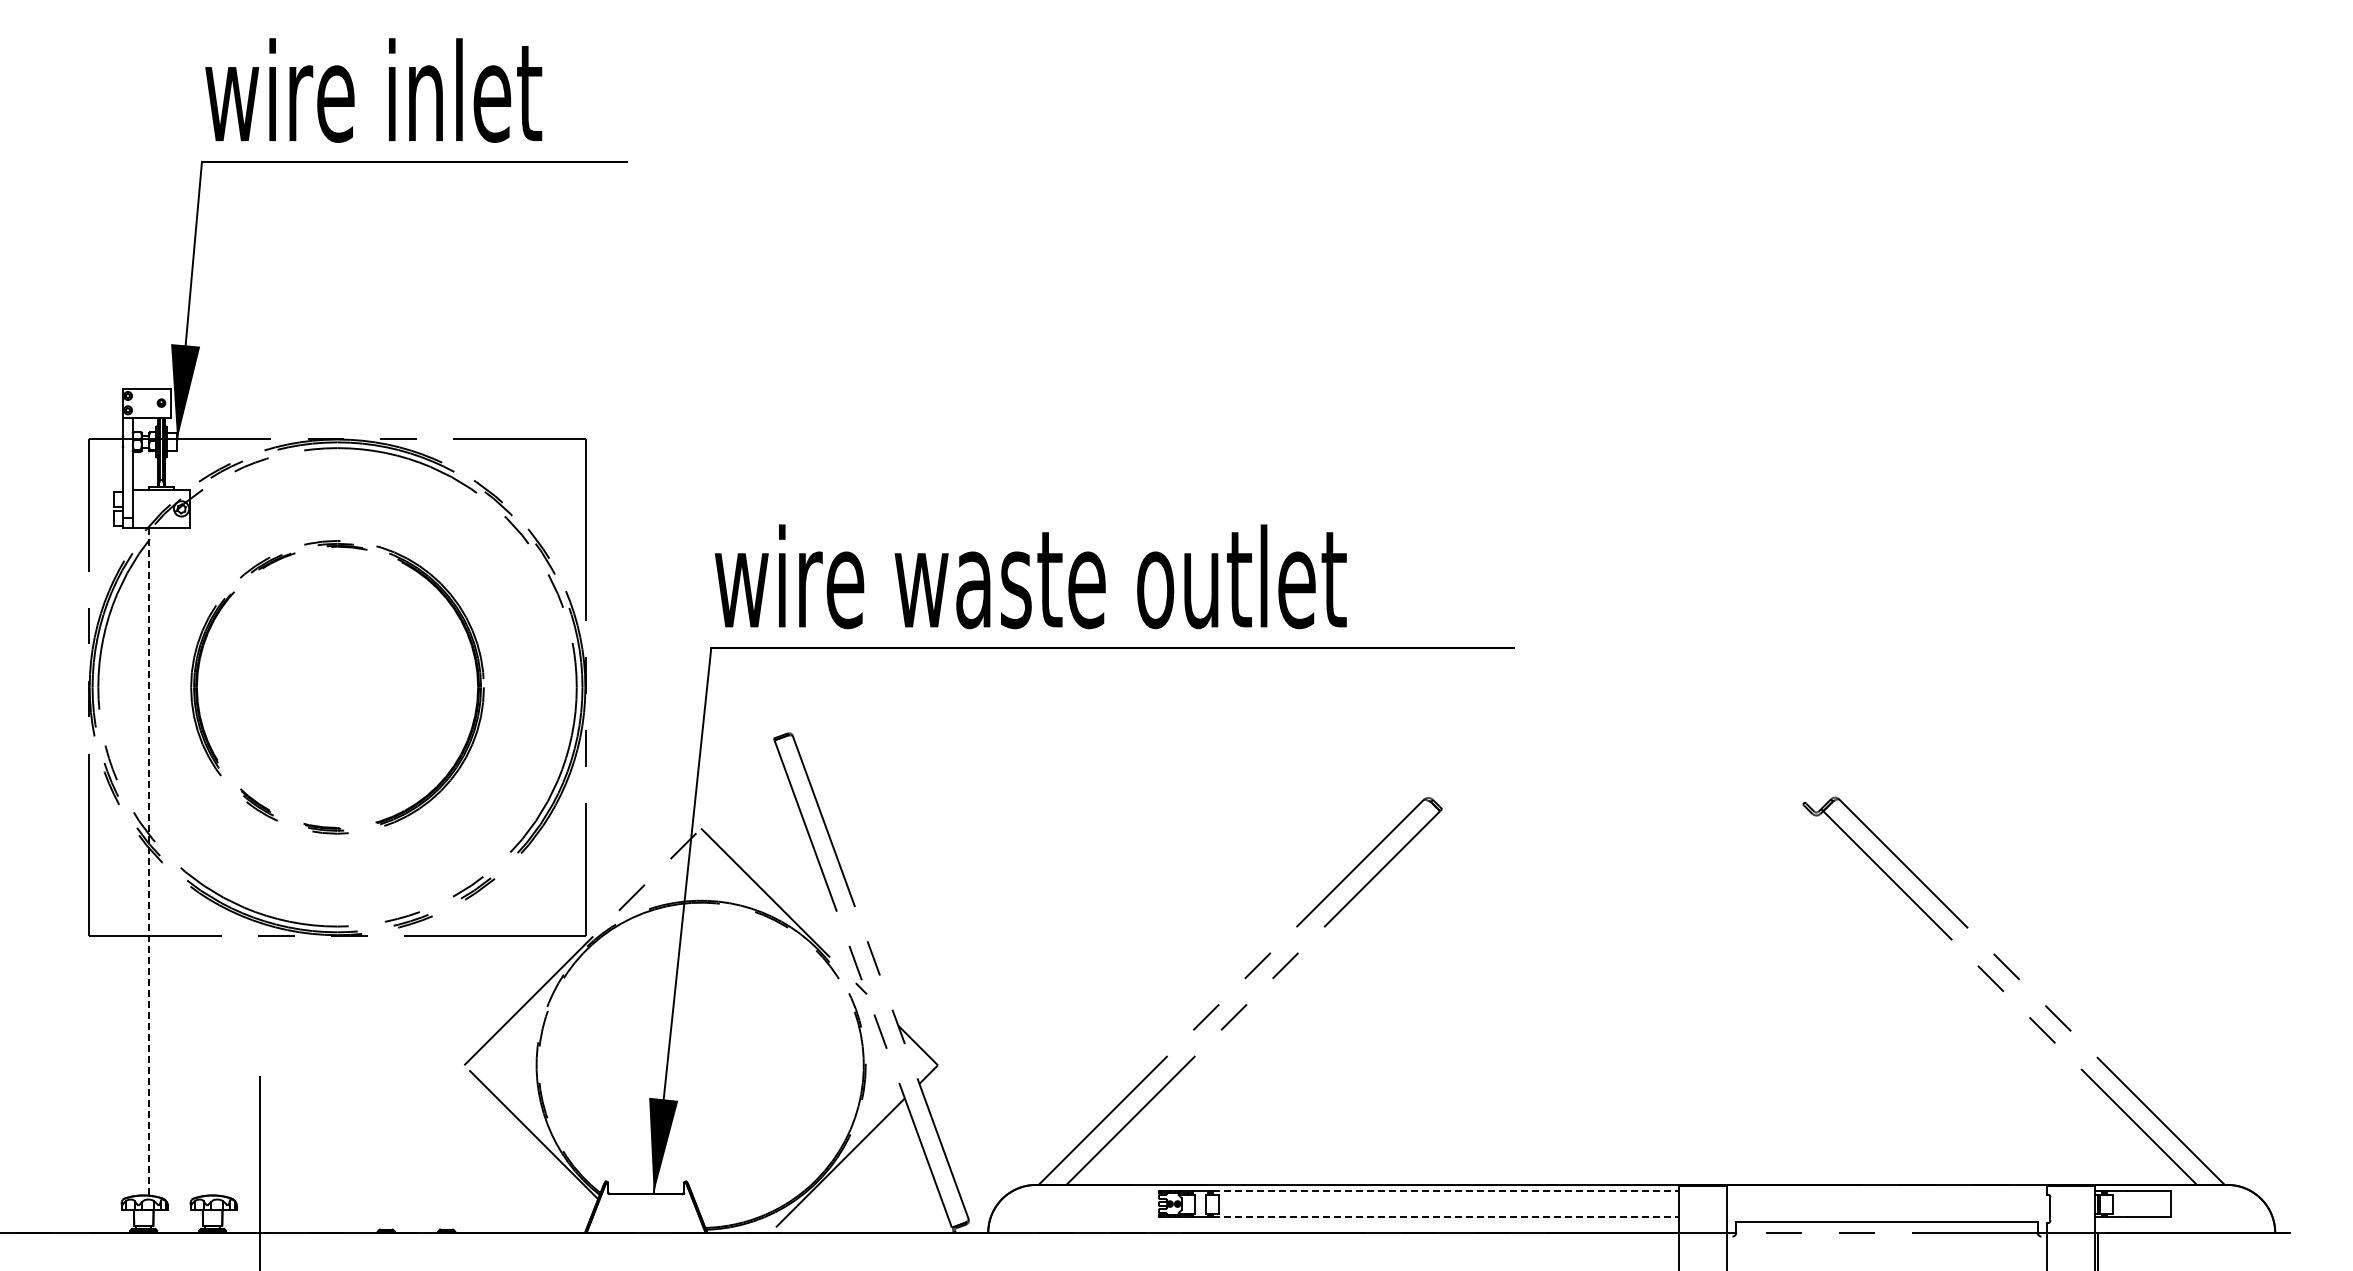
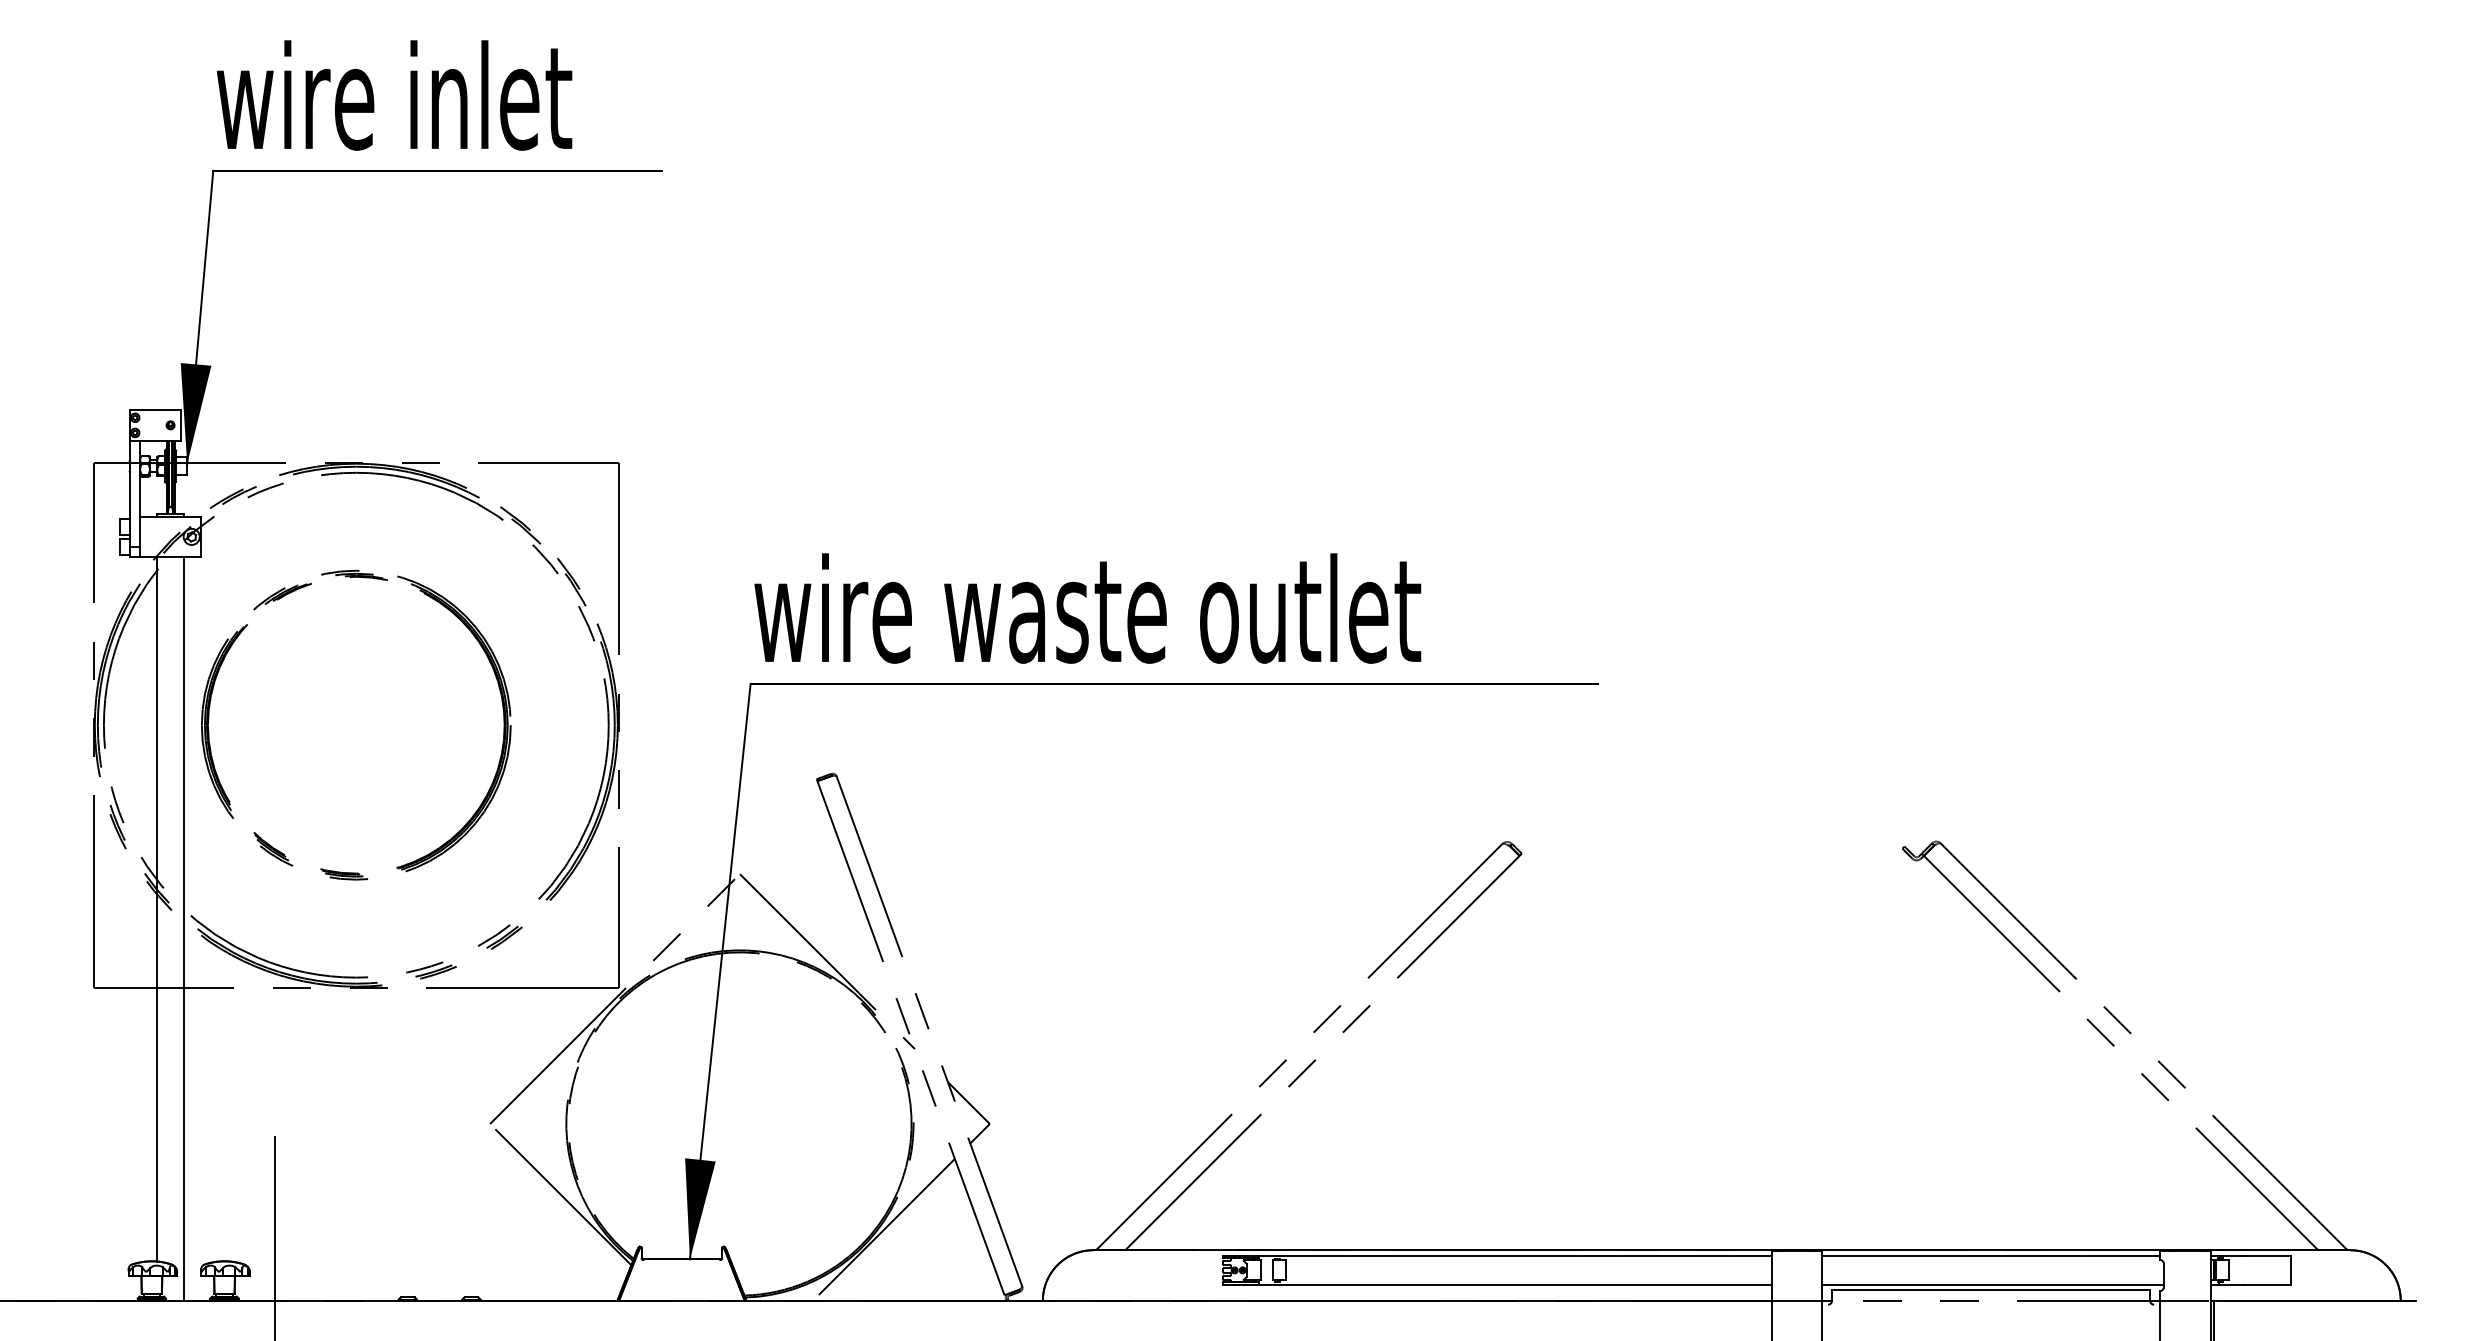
line: (148, 861) -> (156, 908), dashed -> solid
line: (174, 880) -> (184, 928), added
line: (1445, 1190) -> (1525, 1256), dashed -> solid
line: (1886, 1190) -> (1990, 1256), added
line: (1445, 1217) -> (1525, 1284), dashed -> solid
line: (1888, 1217) -> (1992, 1284), added

